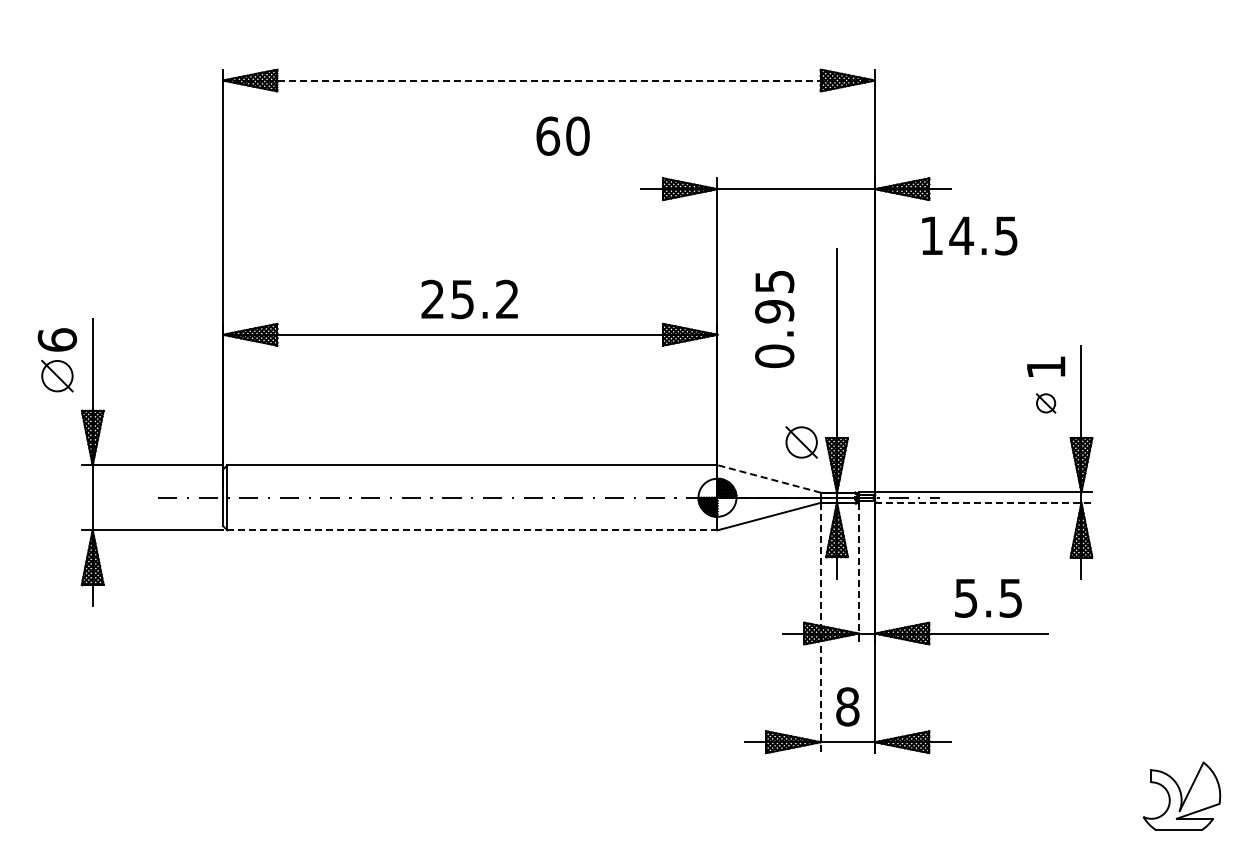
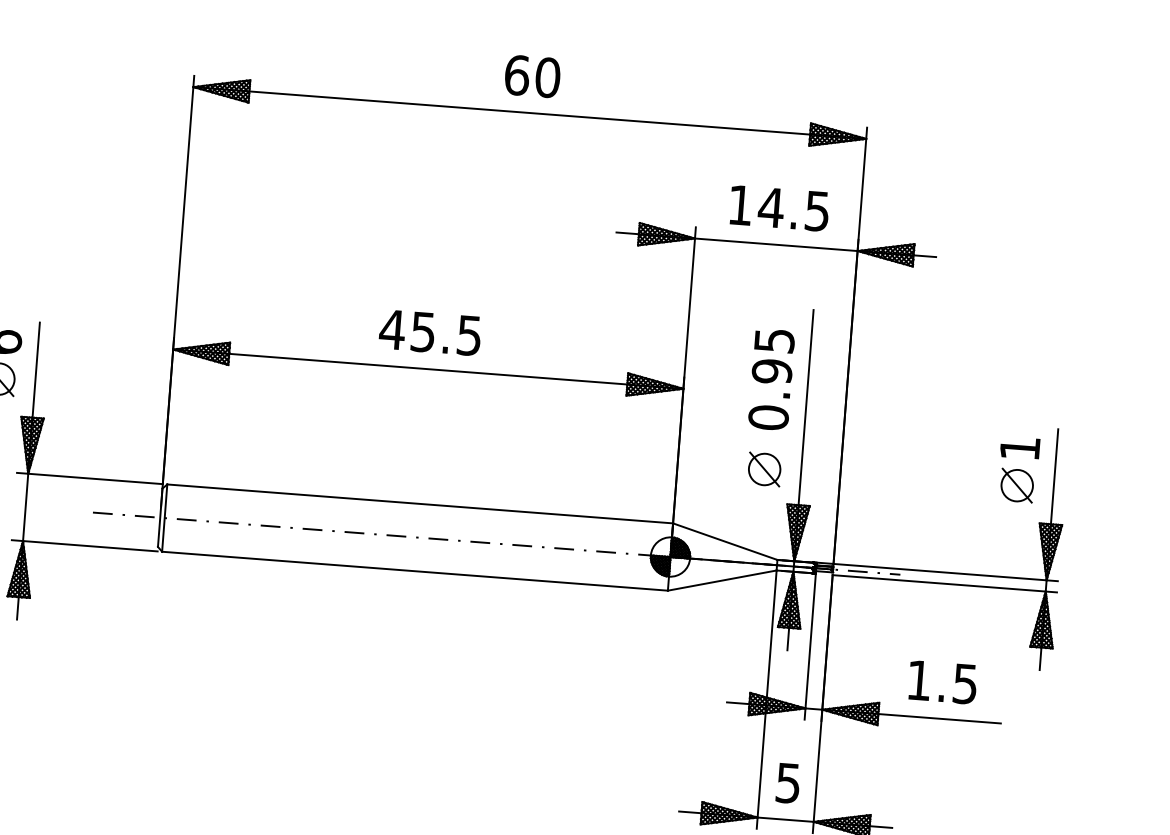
line: (549, 80) -> (530, 113), dashed -> solid
text: (562, 135) -> (532, 75), moved
text: (969, 235) -> (779, 207), moved
text: (469, 299) -> (430, 332), 25.2 -> 45.5
text: (774, 319) -> (771, 379), moved
part: (1045, 403) -> (1016, 485), size x1.67
part: (801, 442) -> (764, 469), moved
line: (768, 478) -> (724, 541), dashed -> solid
line: (983, 503) -> (944, 584), dashed -> solid
line: (472, 530) -> (415, 571), dashed -> solid
line: (858, 573) -> (810, 646), dashed -> solid
text: (966, 598) -> (919, 680), 5.5 -> 1.5
line: (820, 628) -> (766, 700), dashed -> solid
text: (847, 706) -> (788, 782), 8 -> 5

